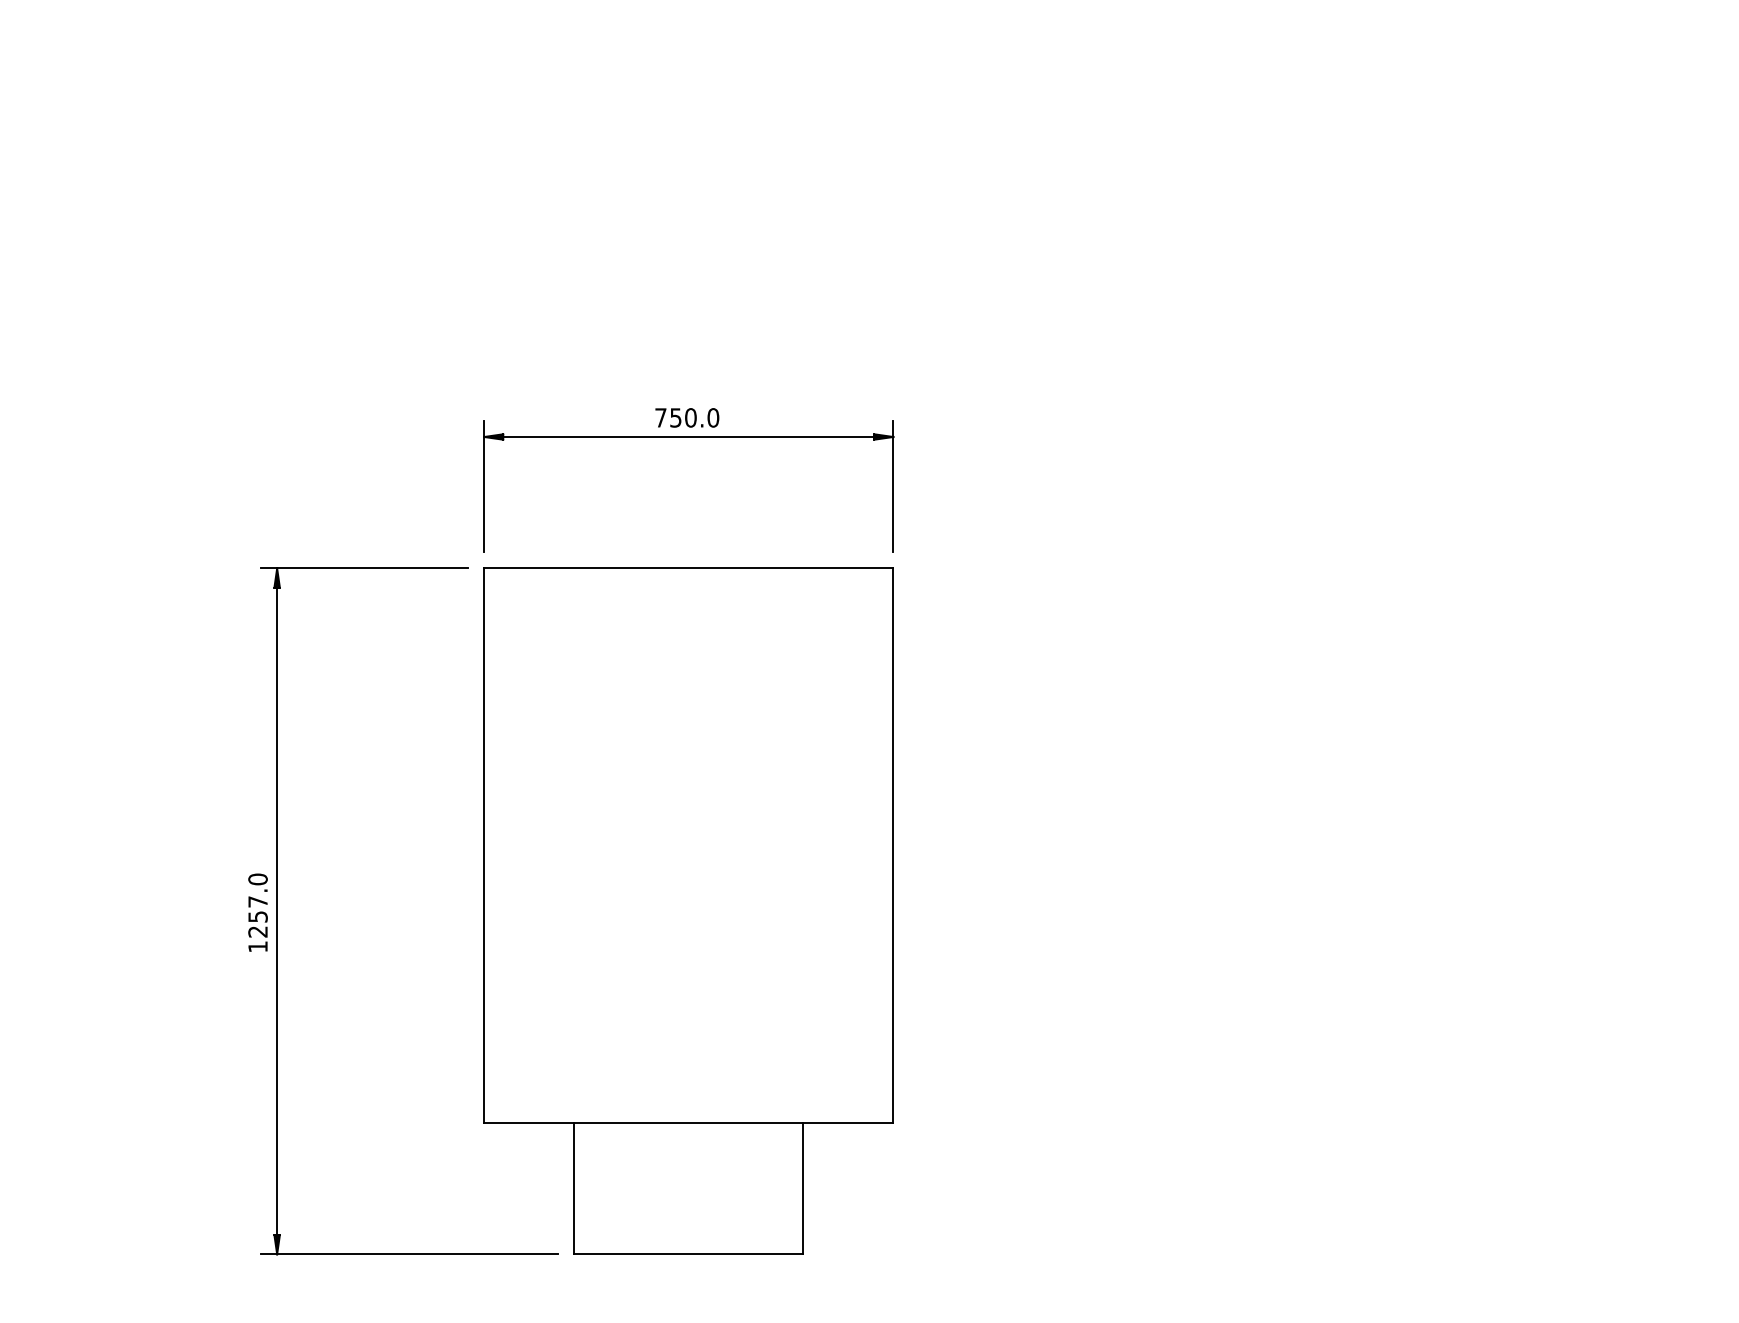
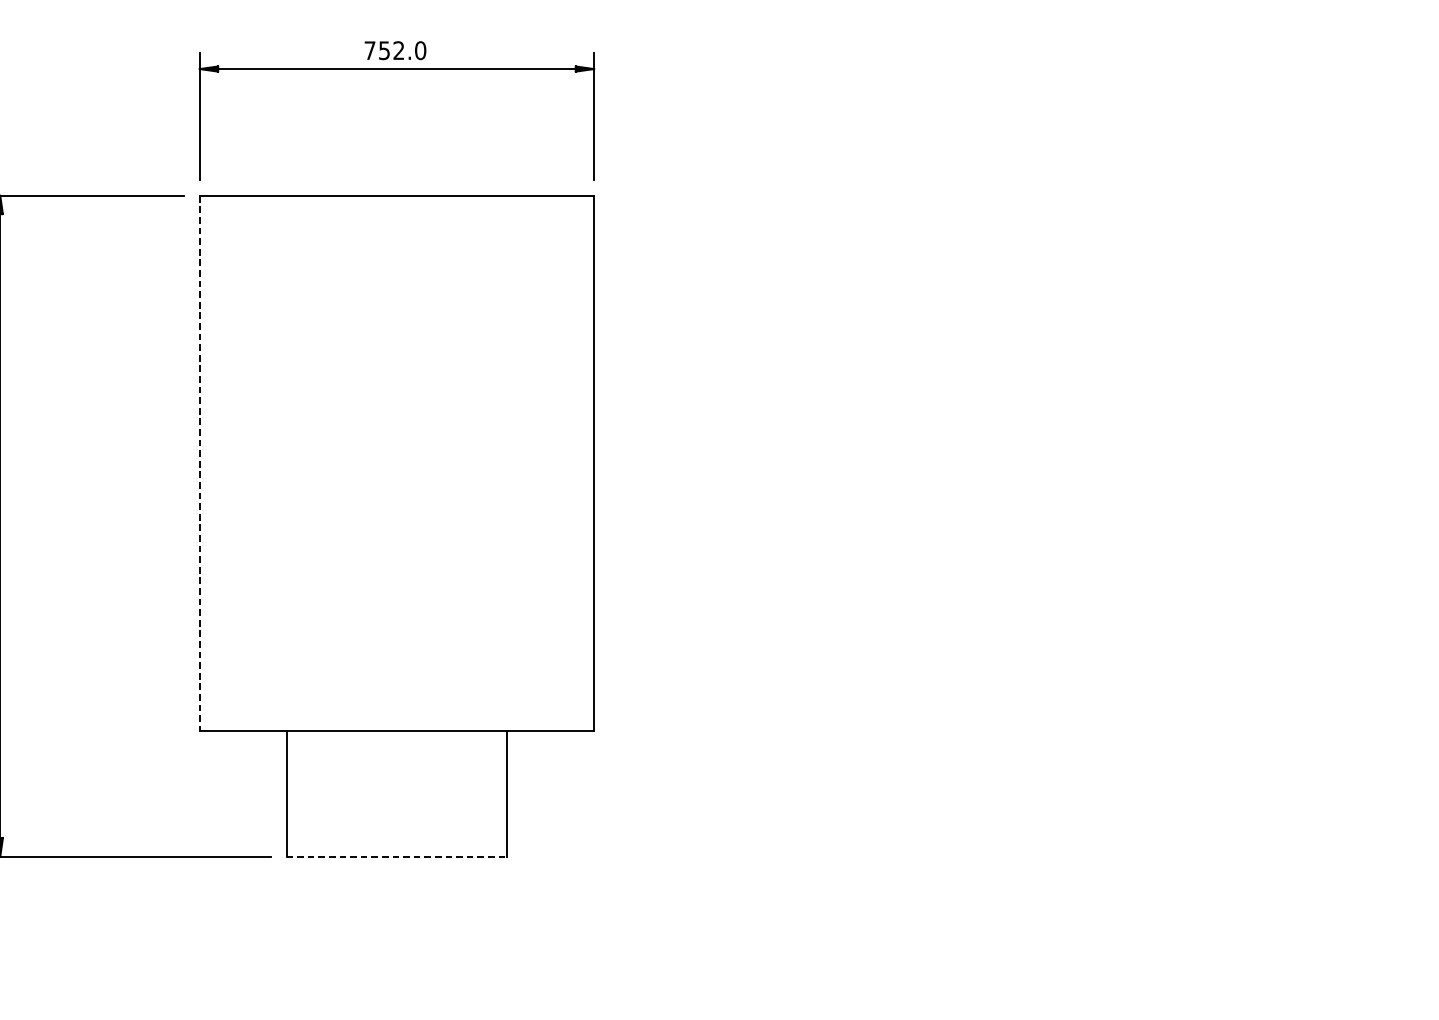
text: (690, 417) -> (398, 50), 750.0 -> 752.0
line: (484, 846) -> (200, 463), solid -> dashed
line: (688, 1254) -> (396, 856), solid -> dashed

